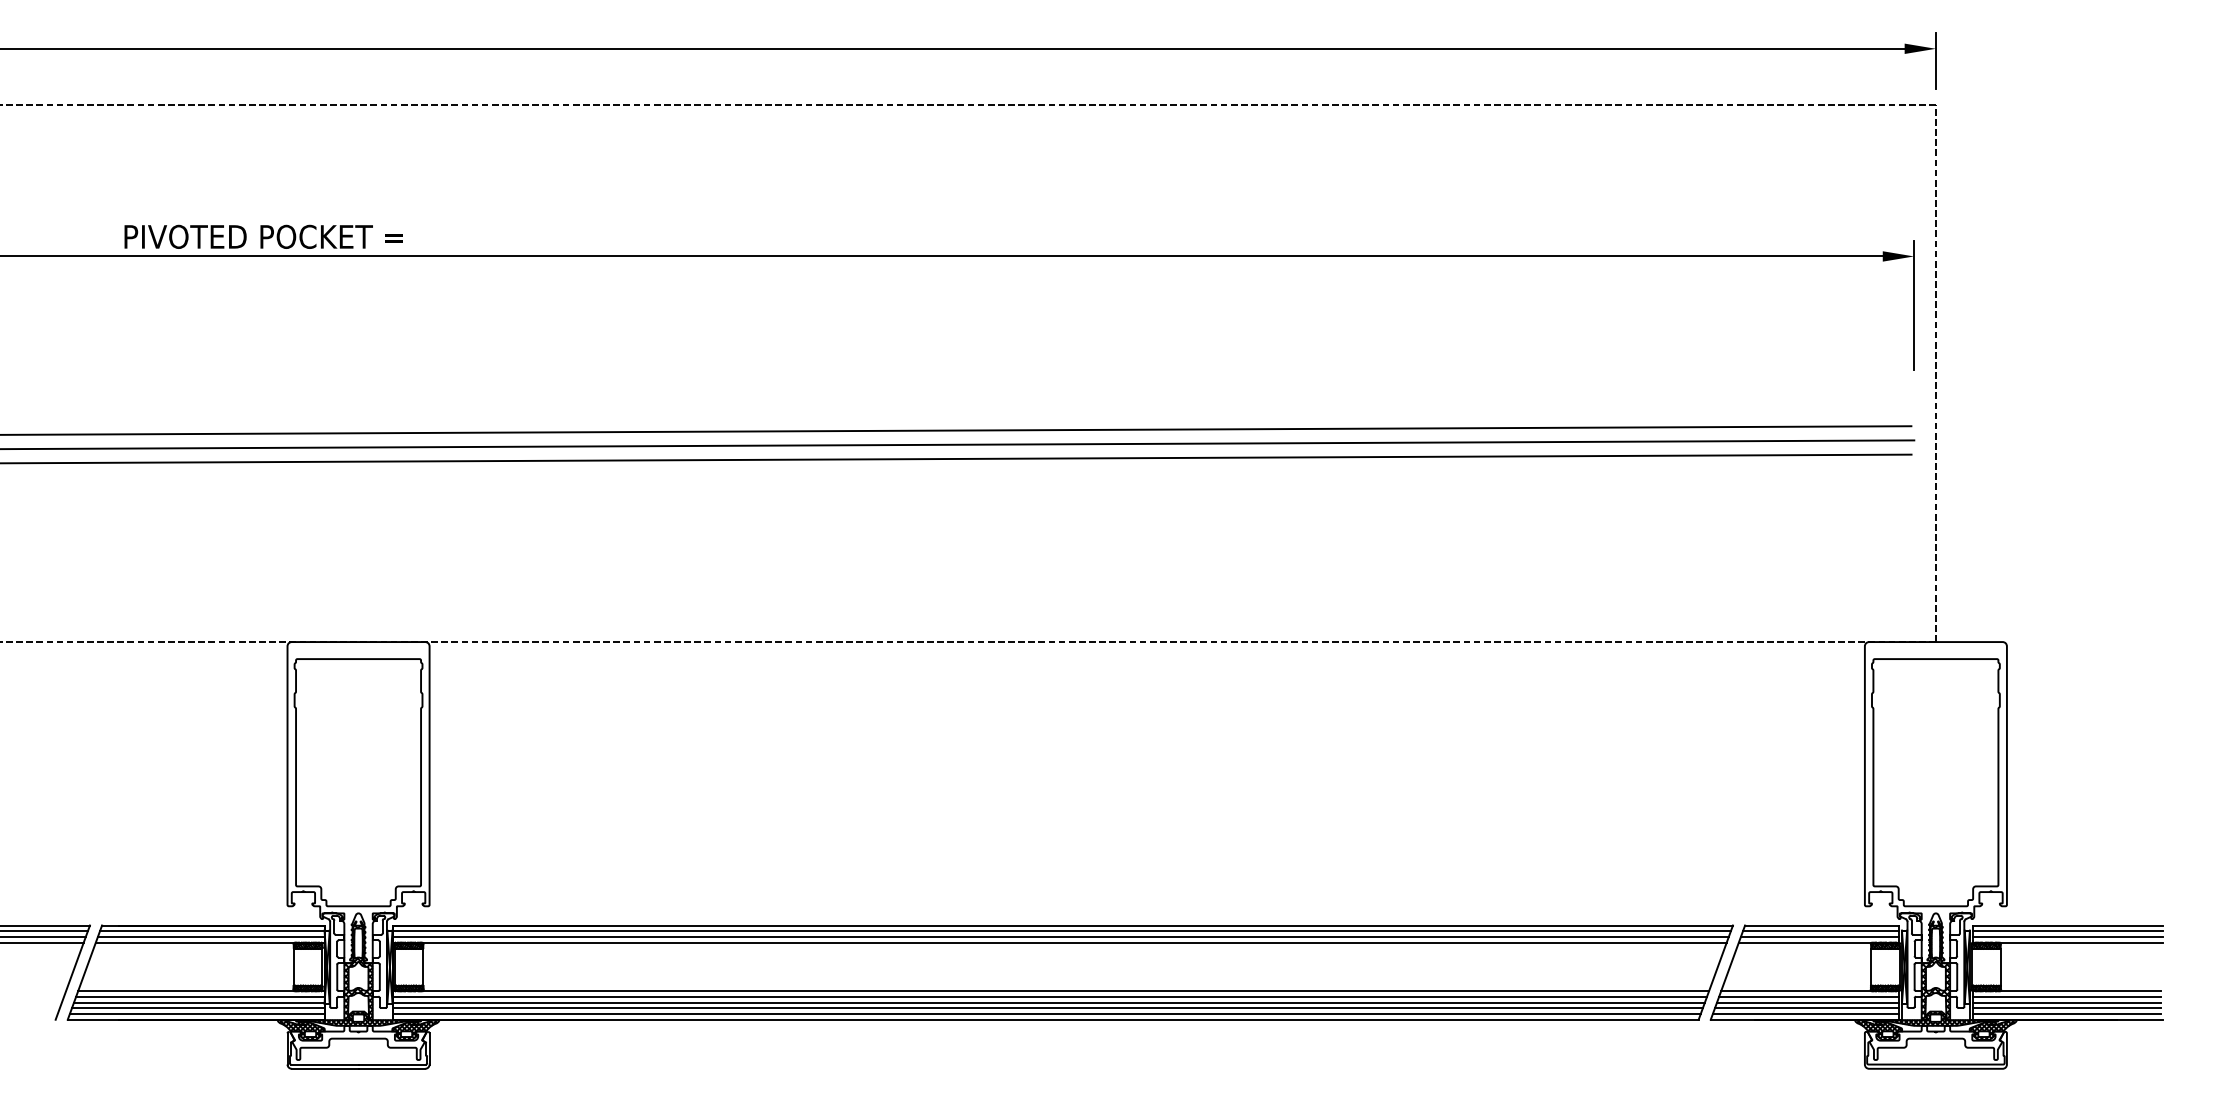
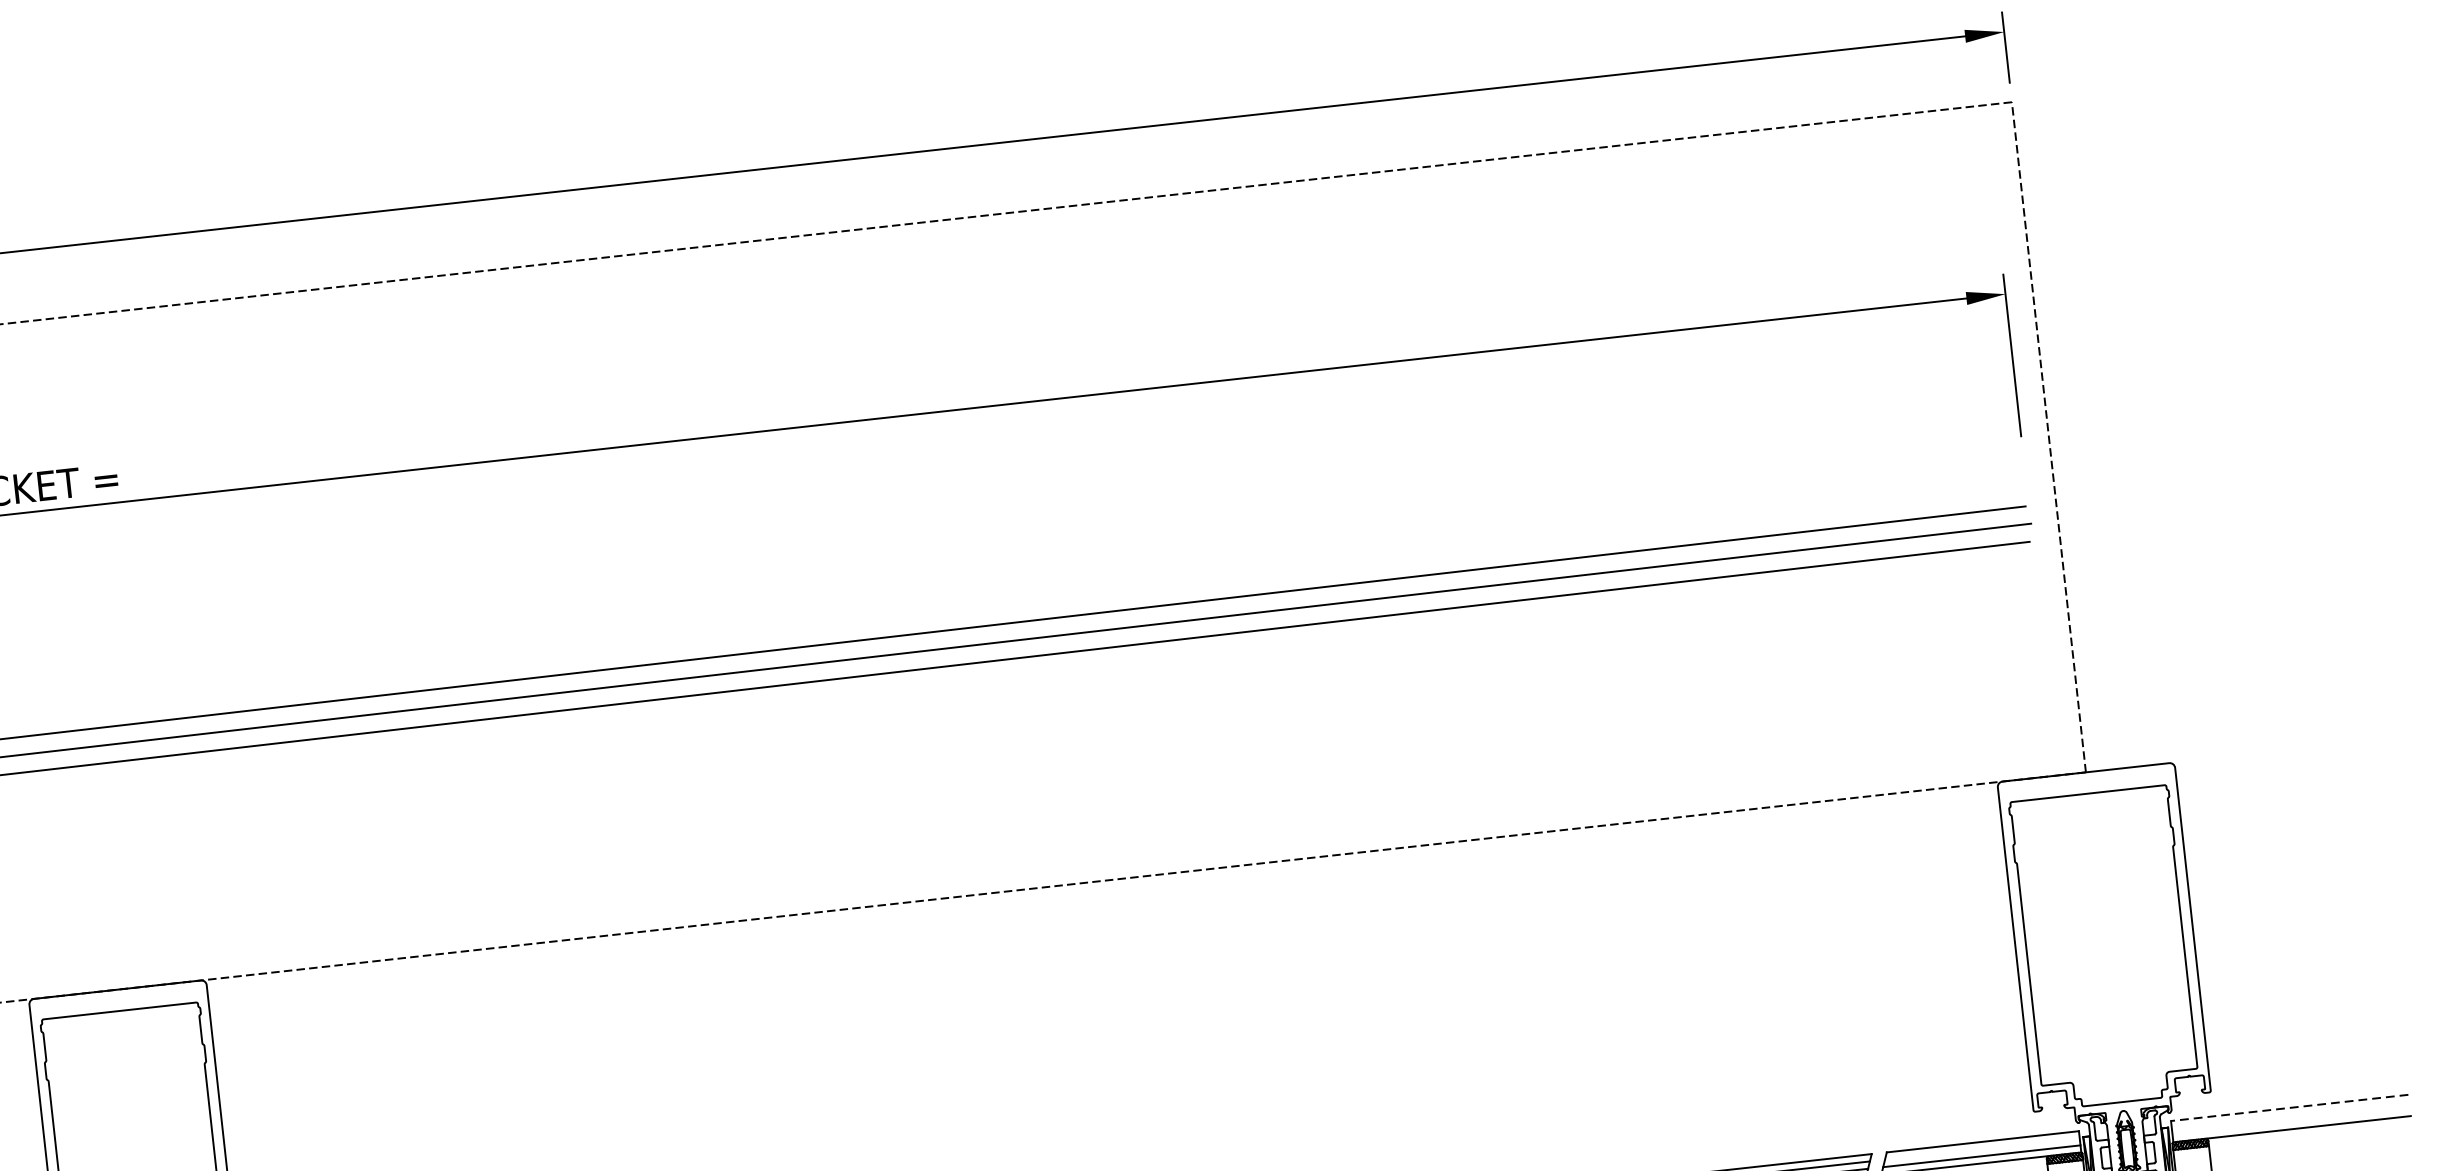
line: (2067, 925) -> (2289, 1107), solid -> dashed
line: (1820, 931) -> (1981, 1149), removed
line: (2067, 931) -> (2290, 1115), removed
line: (2067, 936) -> (2290, 1121), removed

